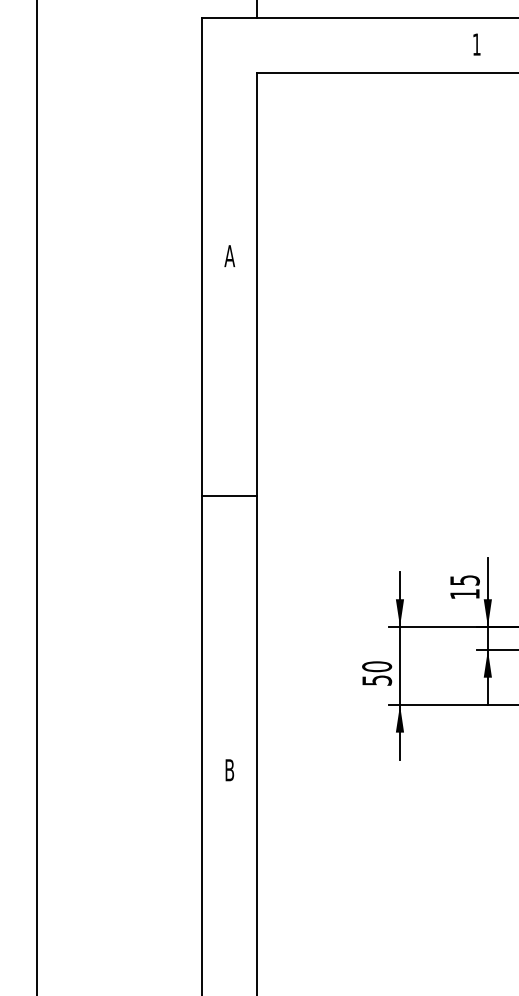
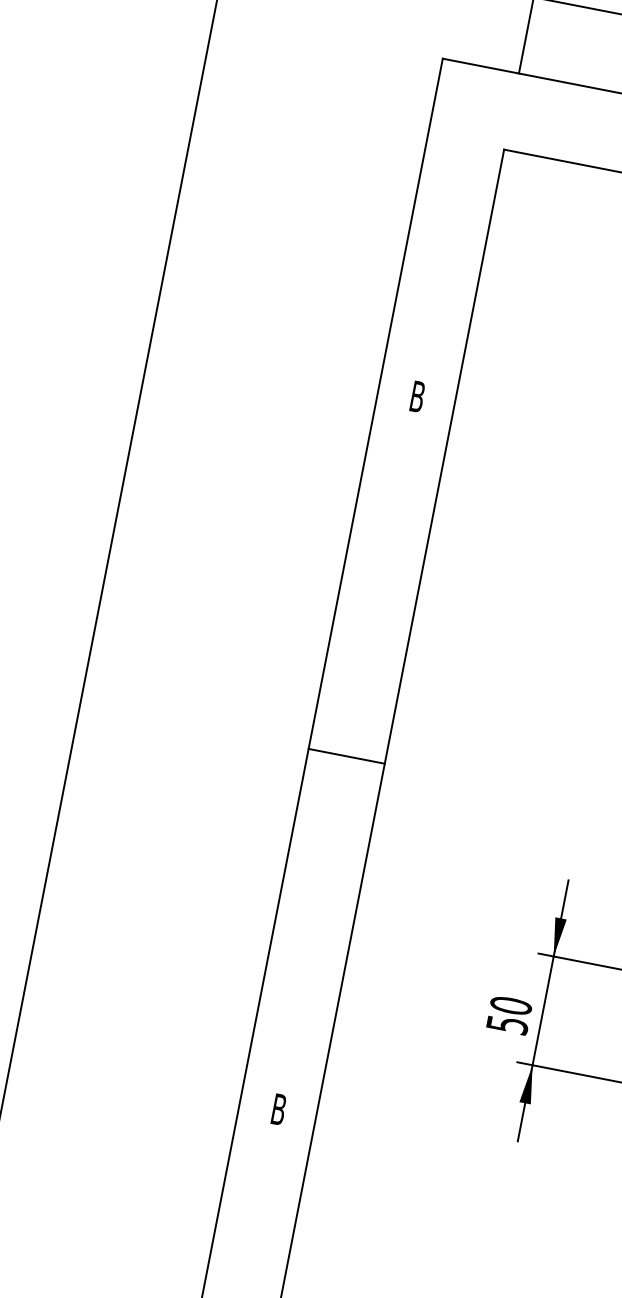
text: (229, 256) -> (417, 397), A -> B
line: (228, 495) -> (345, 756), moved

